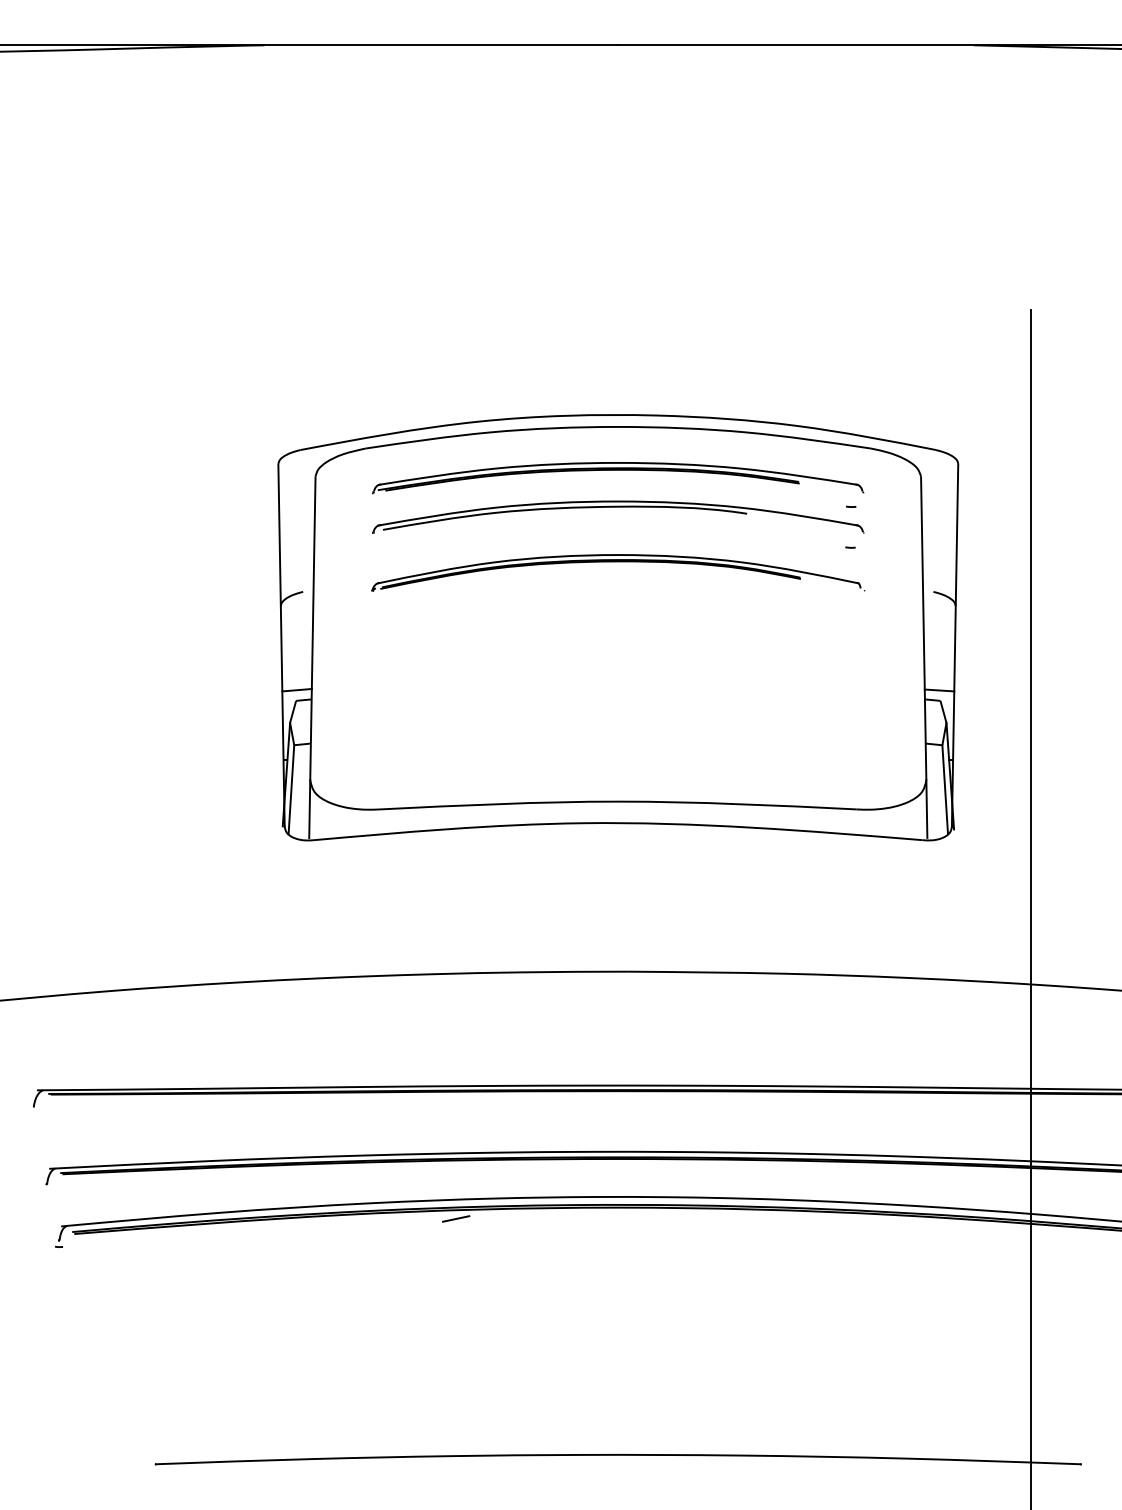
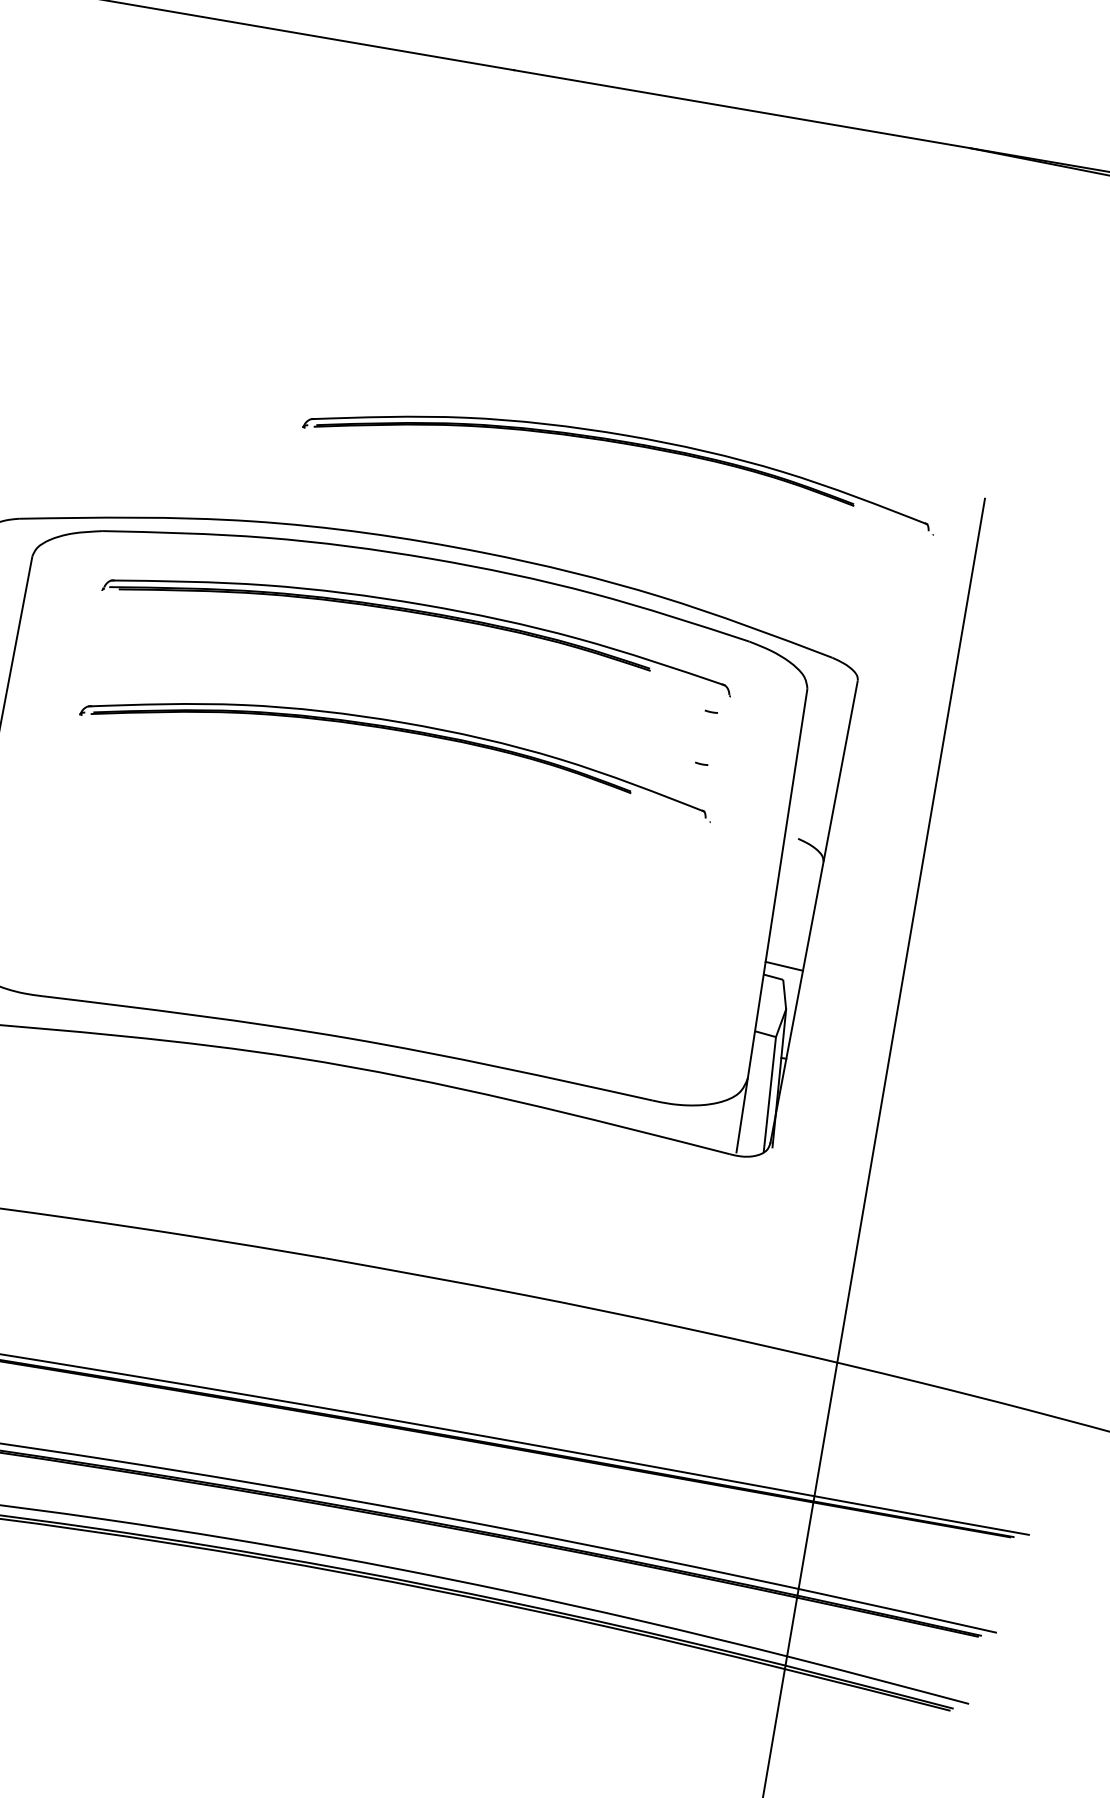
part: (750, 315) -> (624, 445), added
part: (618, 507) -> (413, 661), removed
line: (456, 1218) -> (50, 1536), removed

